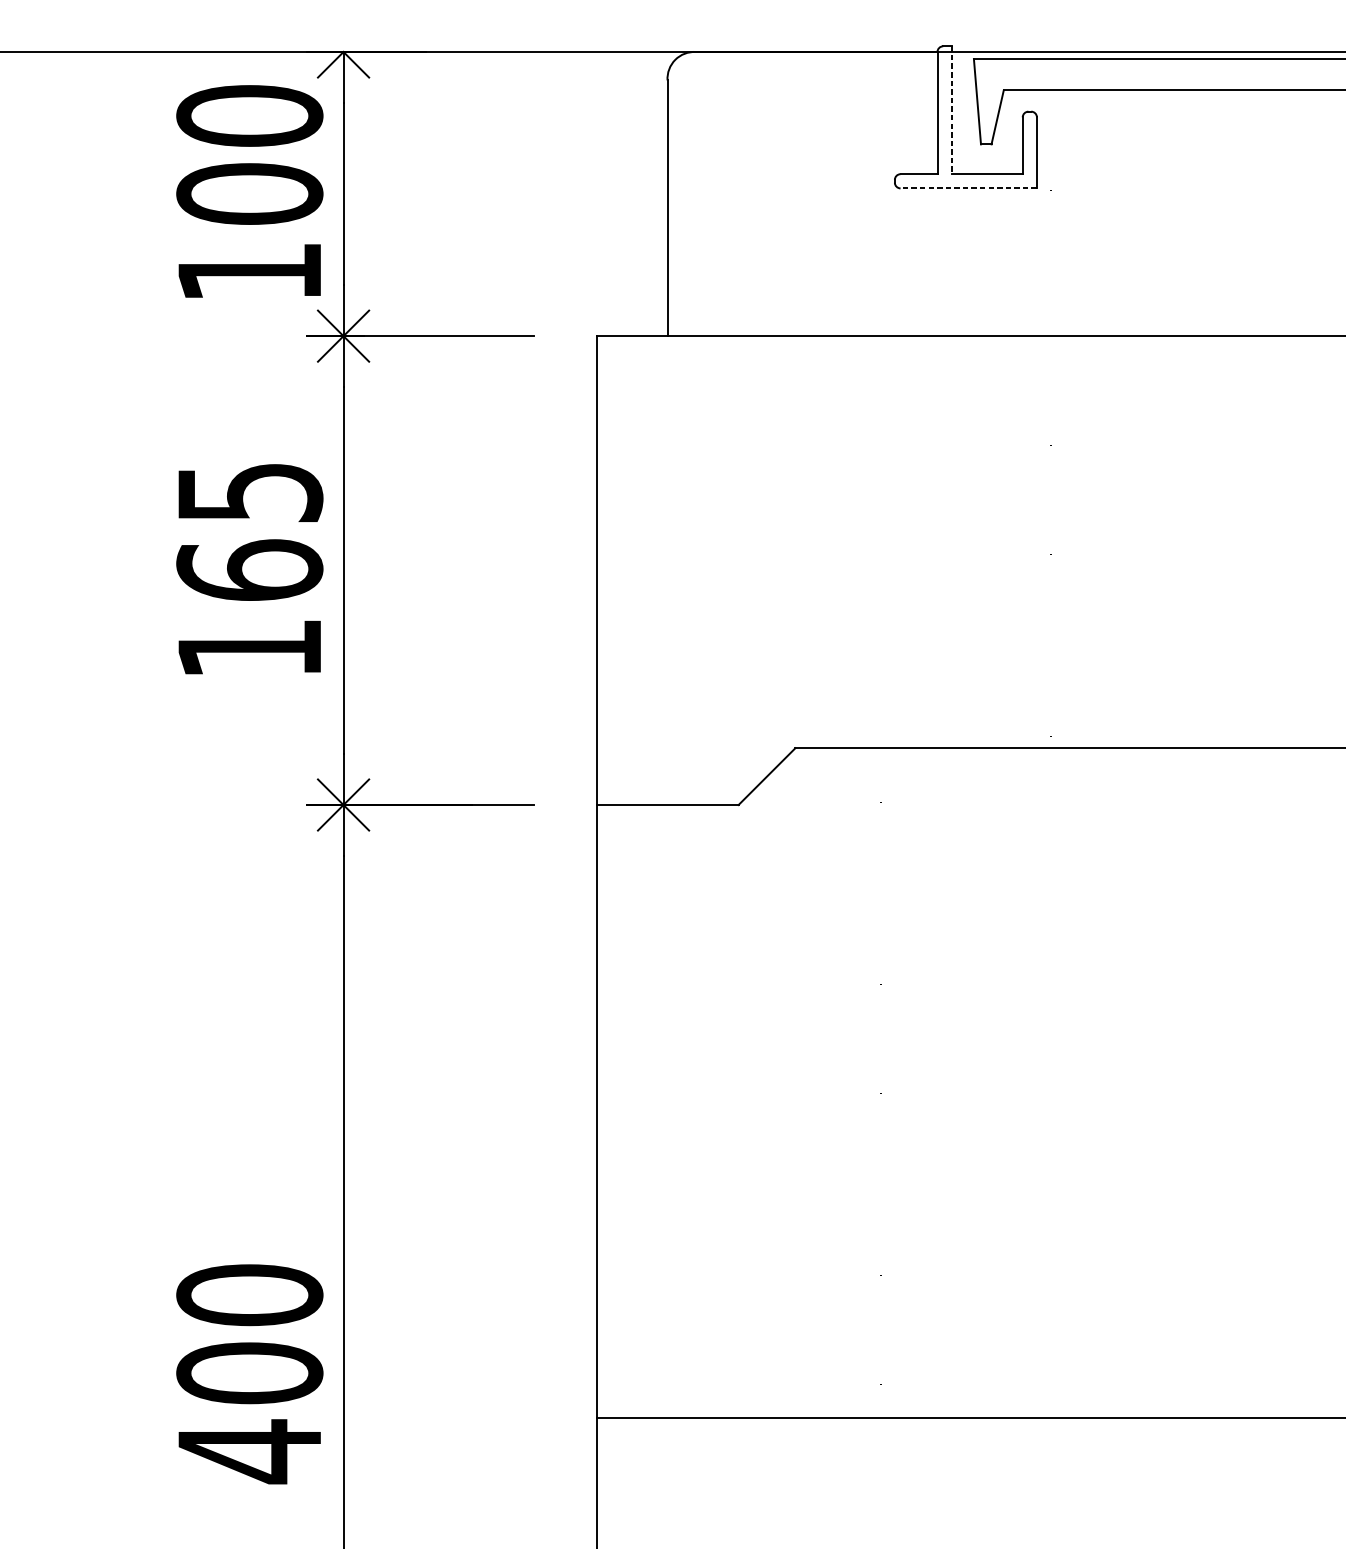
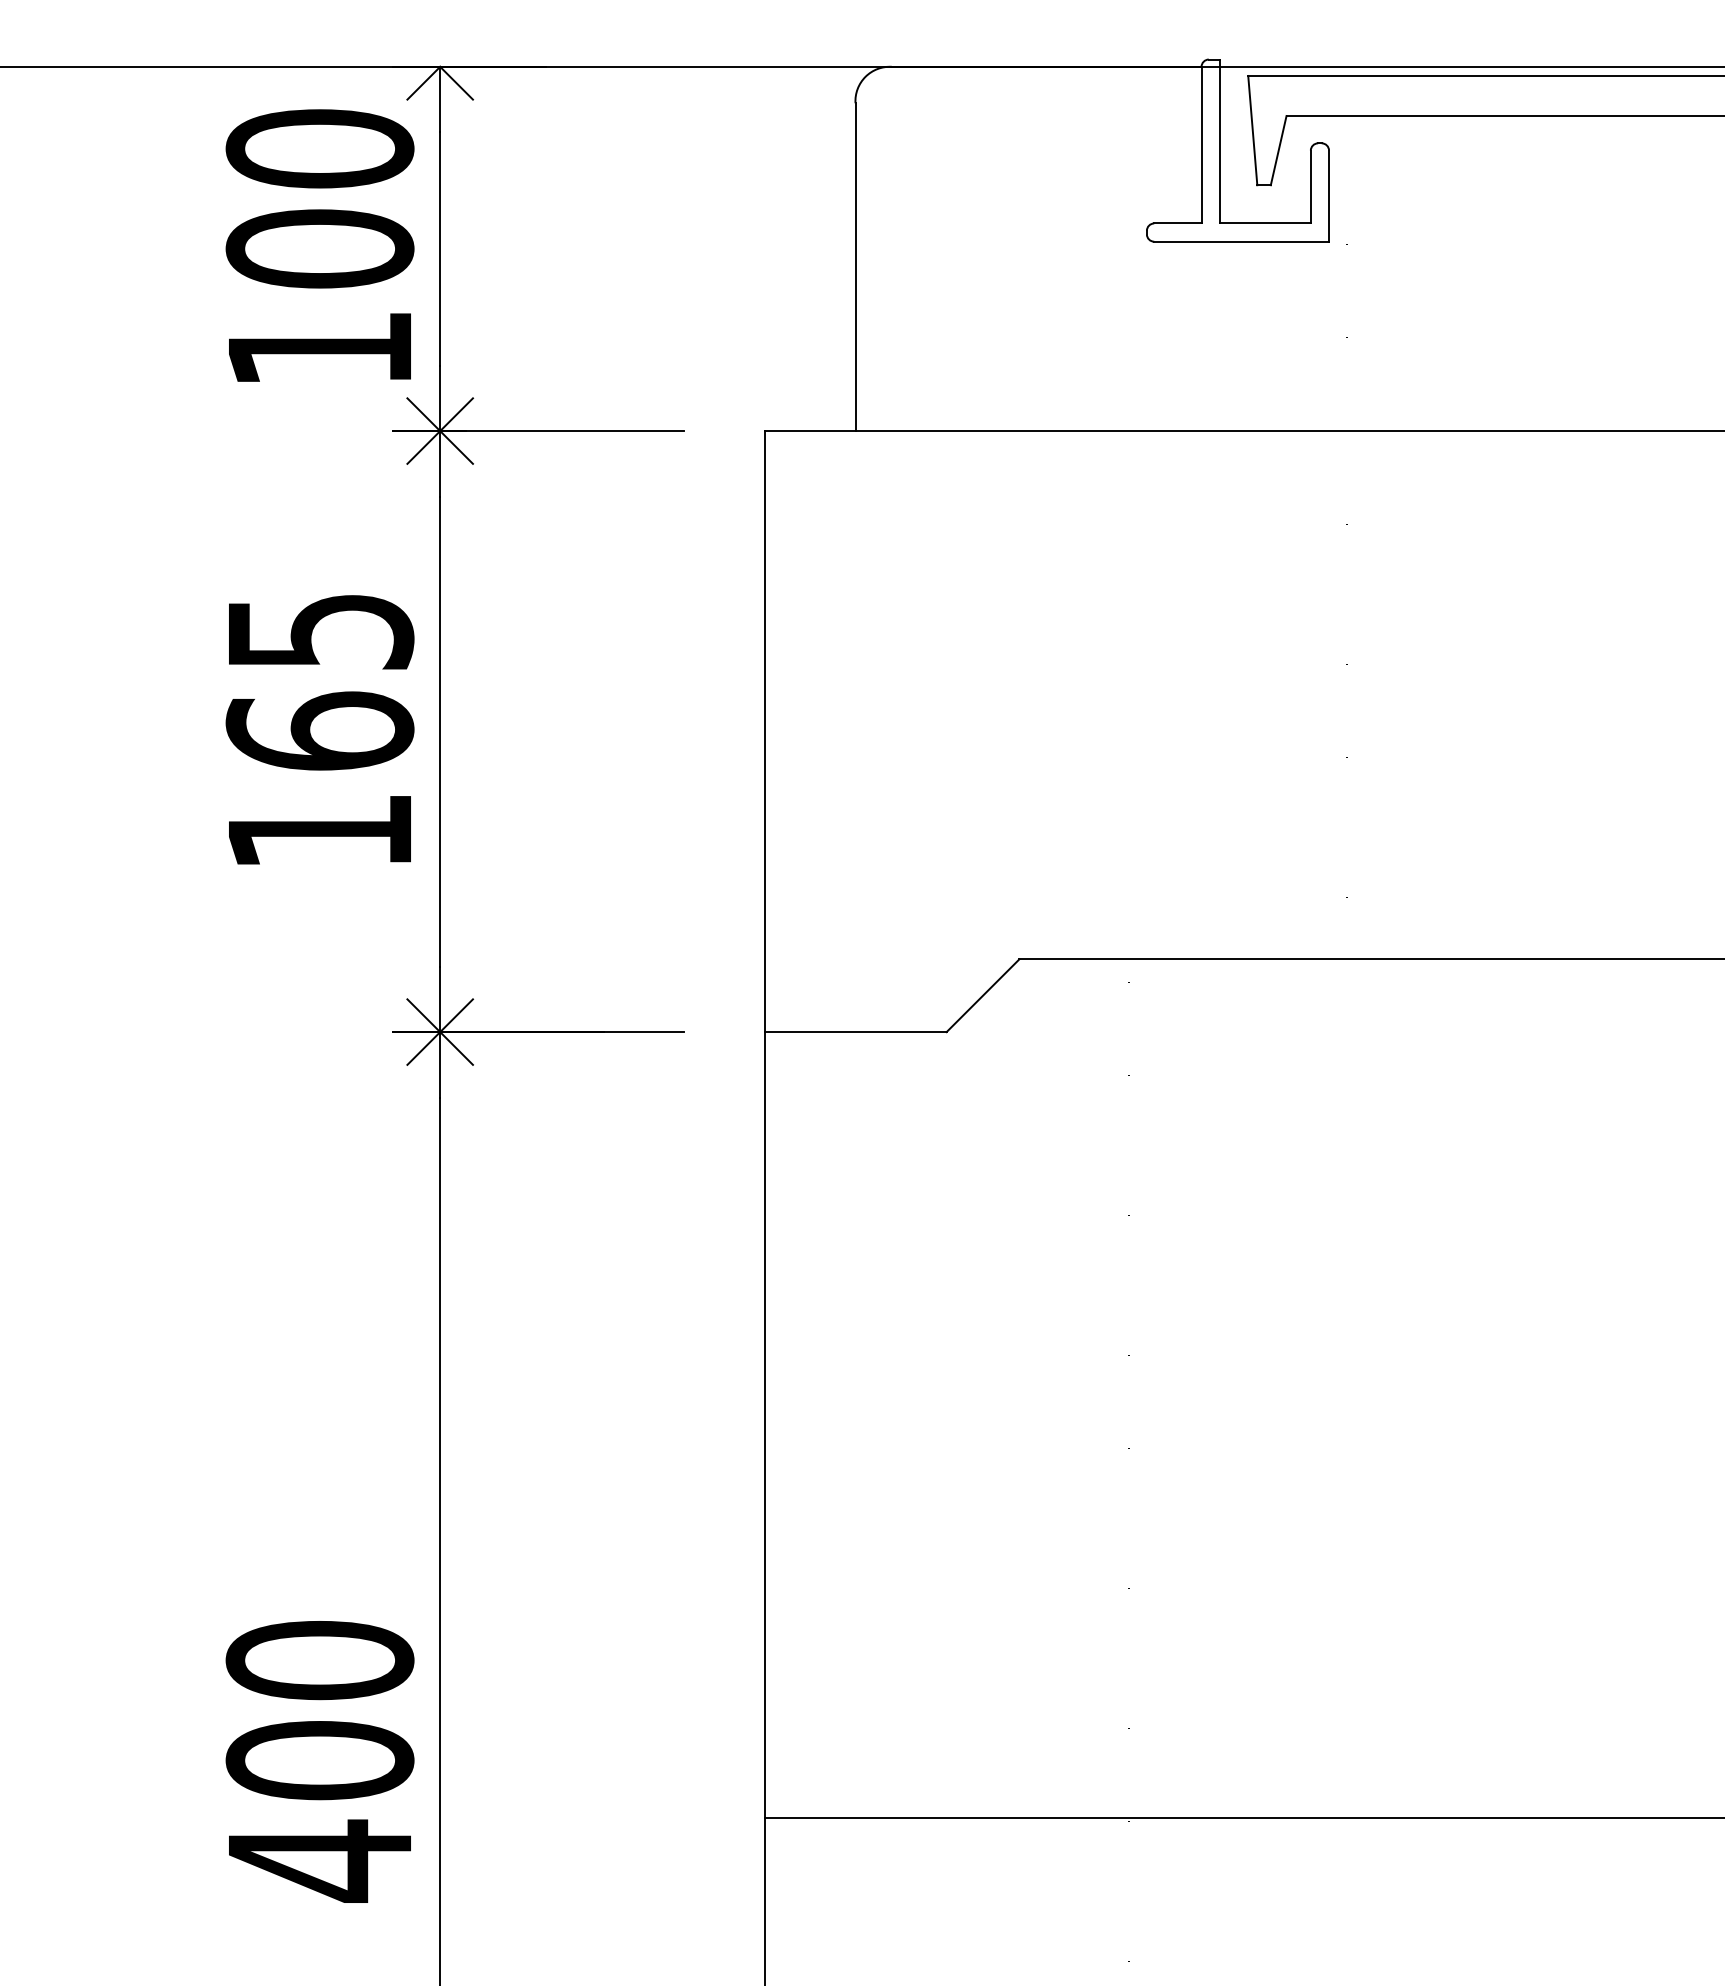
line: (951, 110) -> (1219, 141), dashed -> solid
line: (968, 188) -> (1241, 241), dashed -> solid

